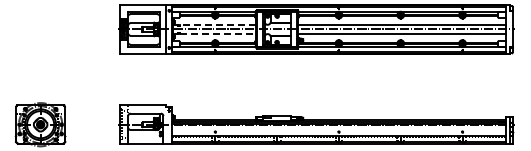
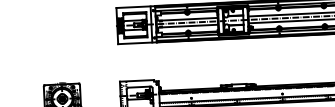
line: (218, 24) -> (190, 19), dashed -> solid
line: (218, 34) -> (190, 26), dashed -> solid

